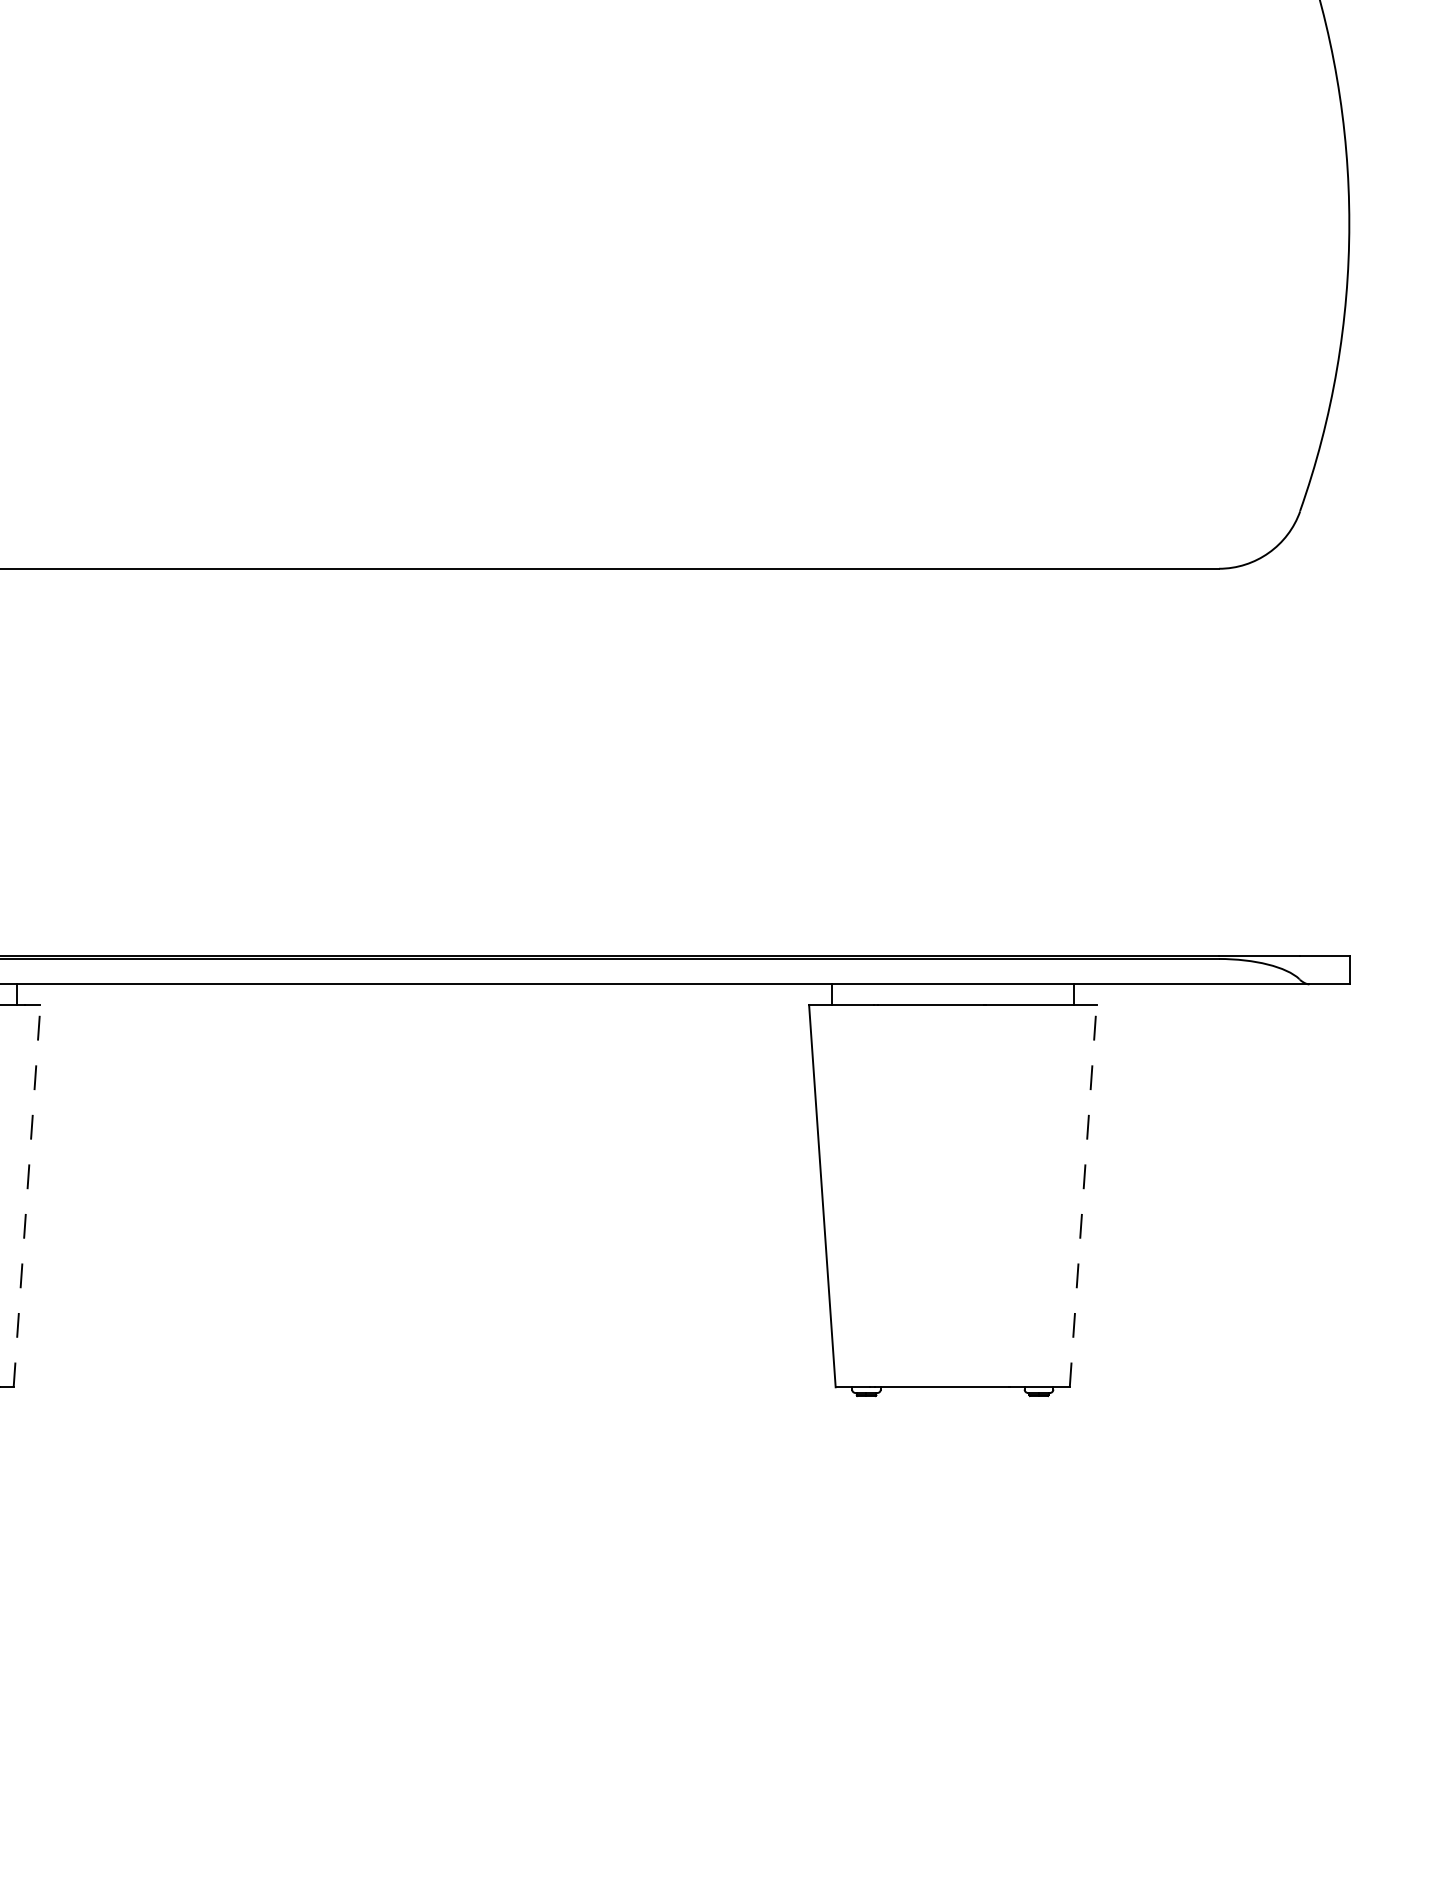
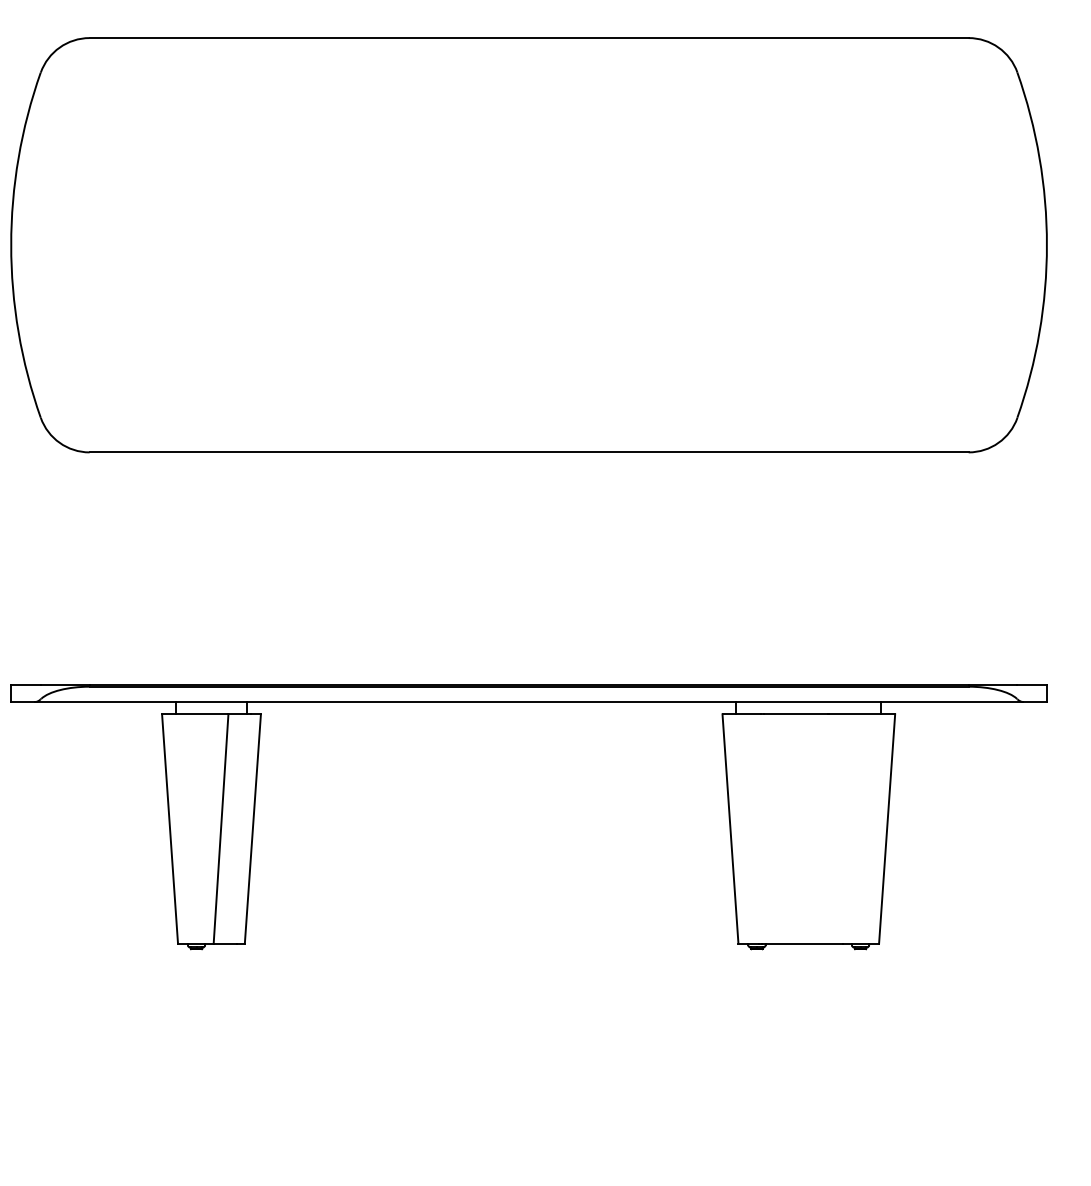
line: (26, 1195) -> (252, 828), dashed -> solid
line: (1083, 1195) -> (887, 828), dashed -> solid

